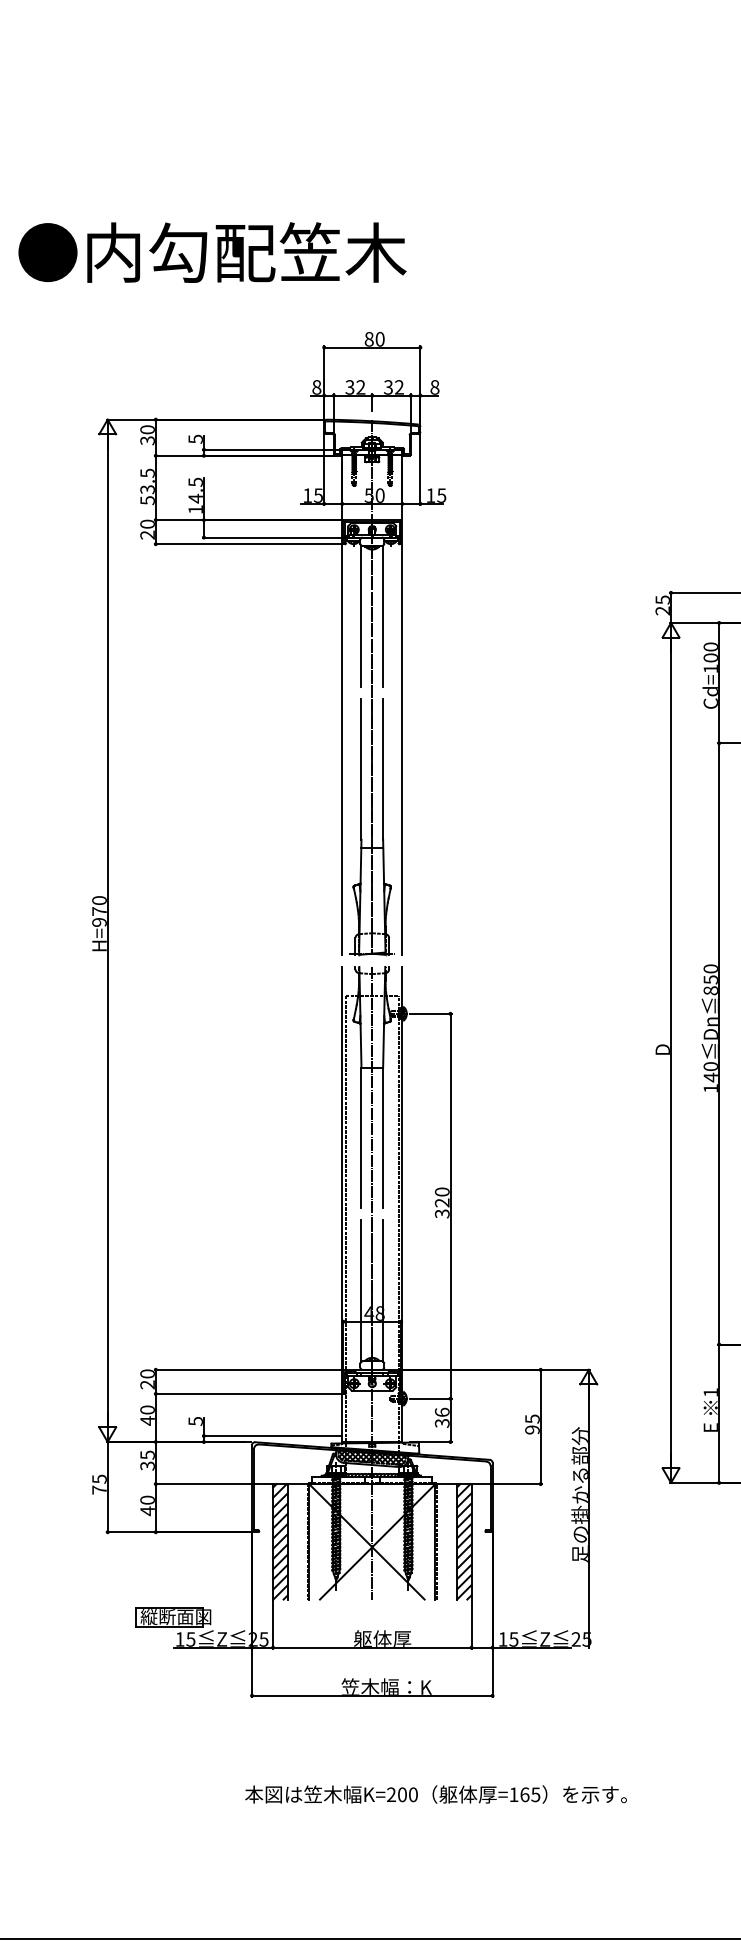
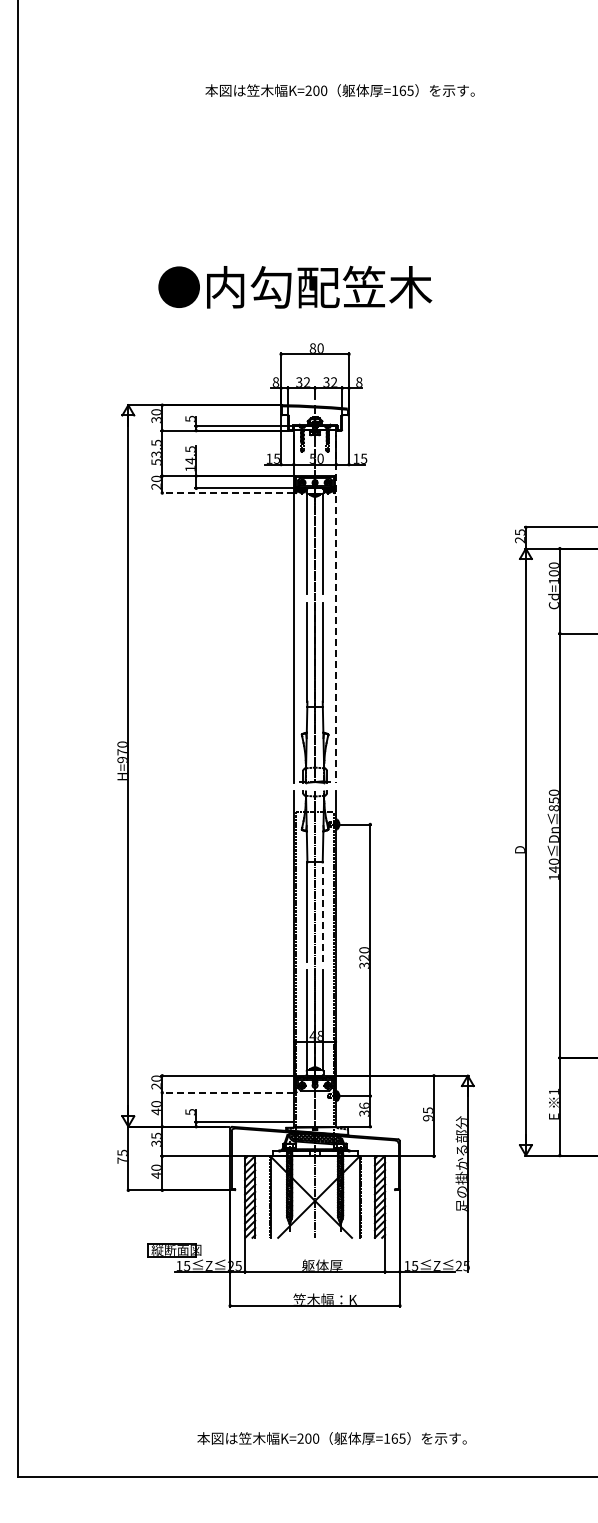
text: (212, 251) -> (295, 286), moved
line: (248, 544) -> (227, 493), solid -> dashed
line: (402, 706) -> (336, 607), solid -> dashed
line: (382, 1138) -> (322, 912), solid -> dashed
line: (248, 1393) -> (227, 1092), solid -> dashed
text: (435, 1794) -> (331, 1438), moved

